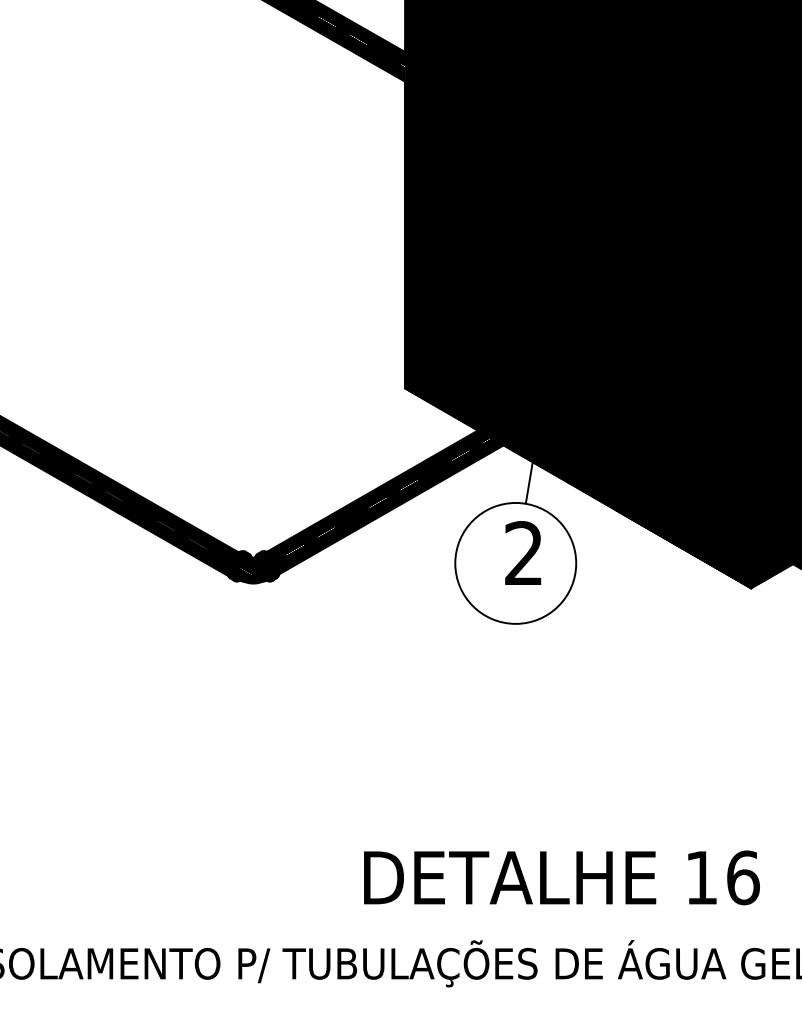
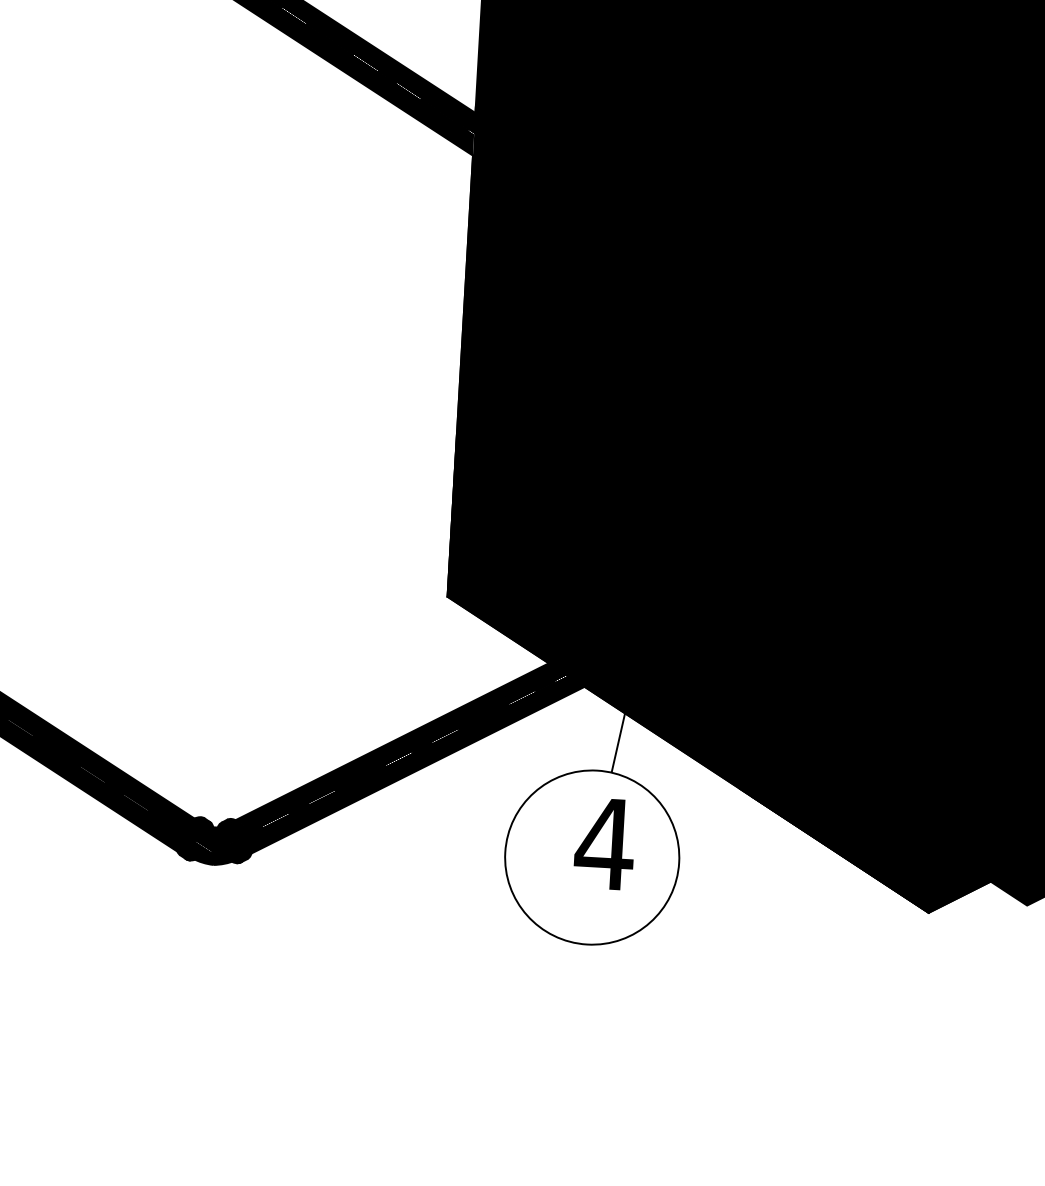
text: (523, 552) -> (604, 842), 2 -> 4

